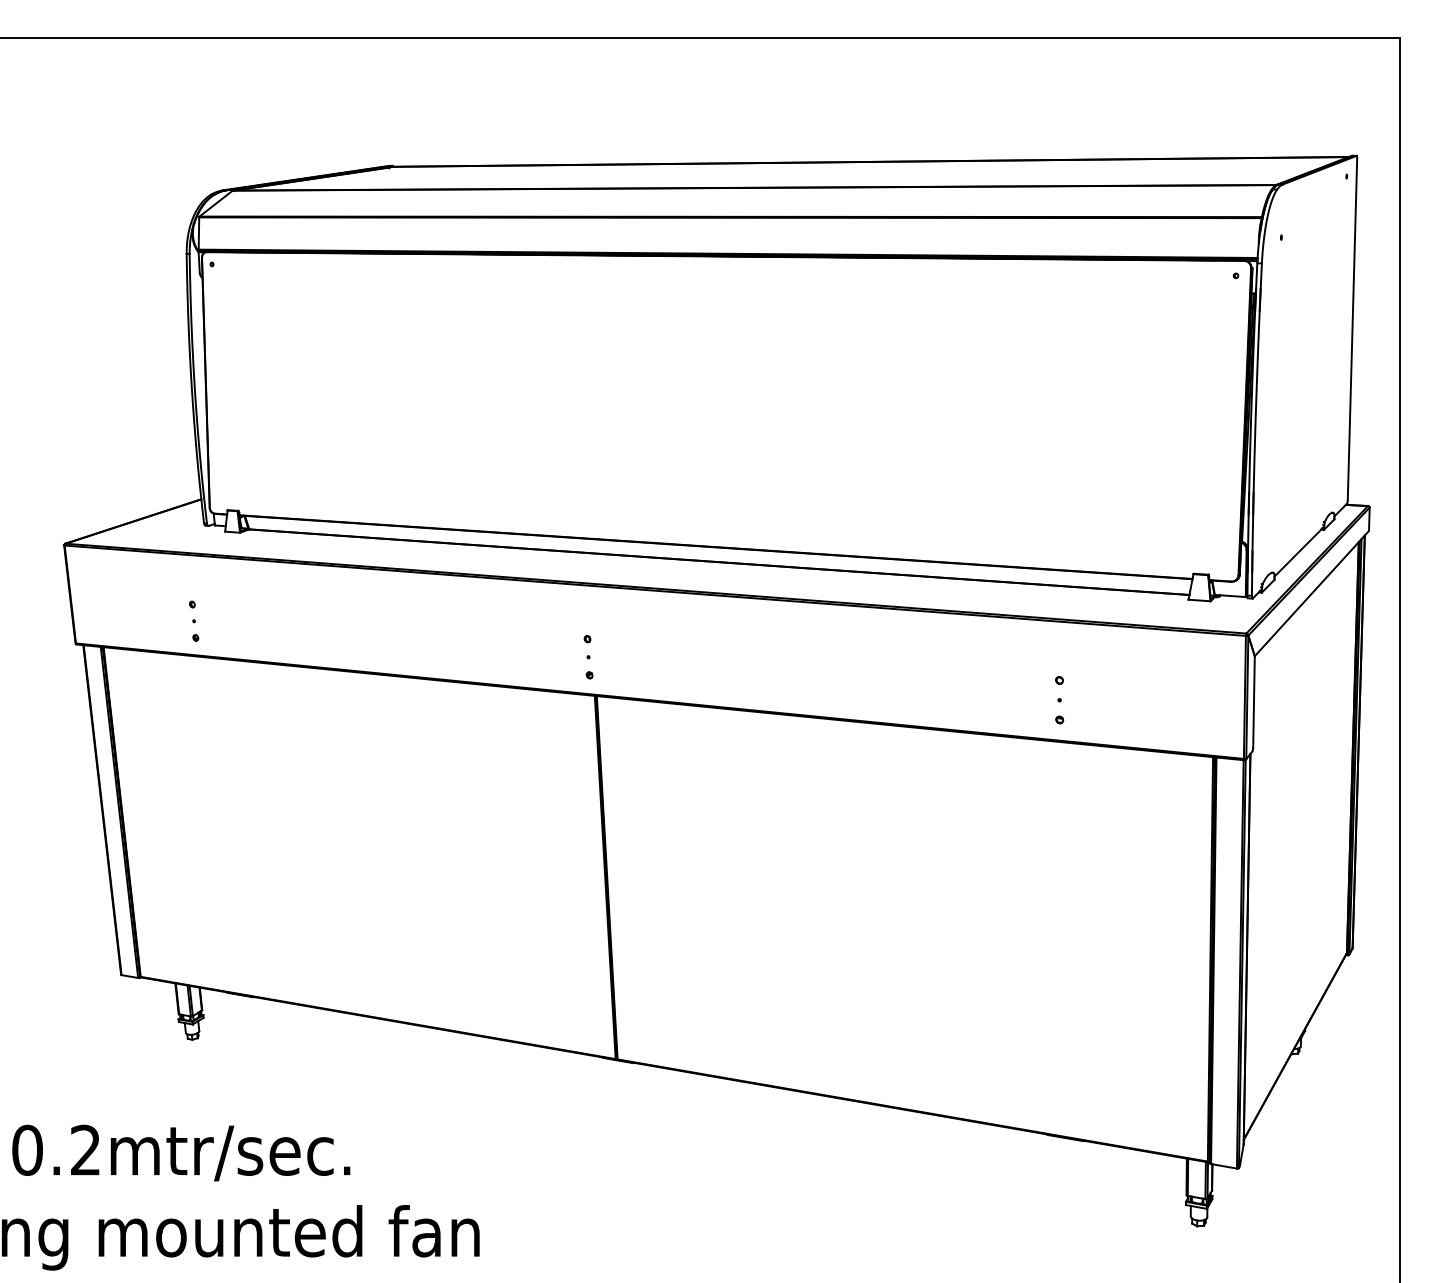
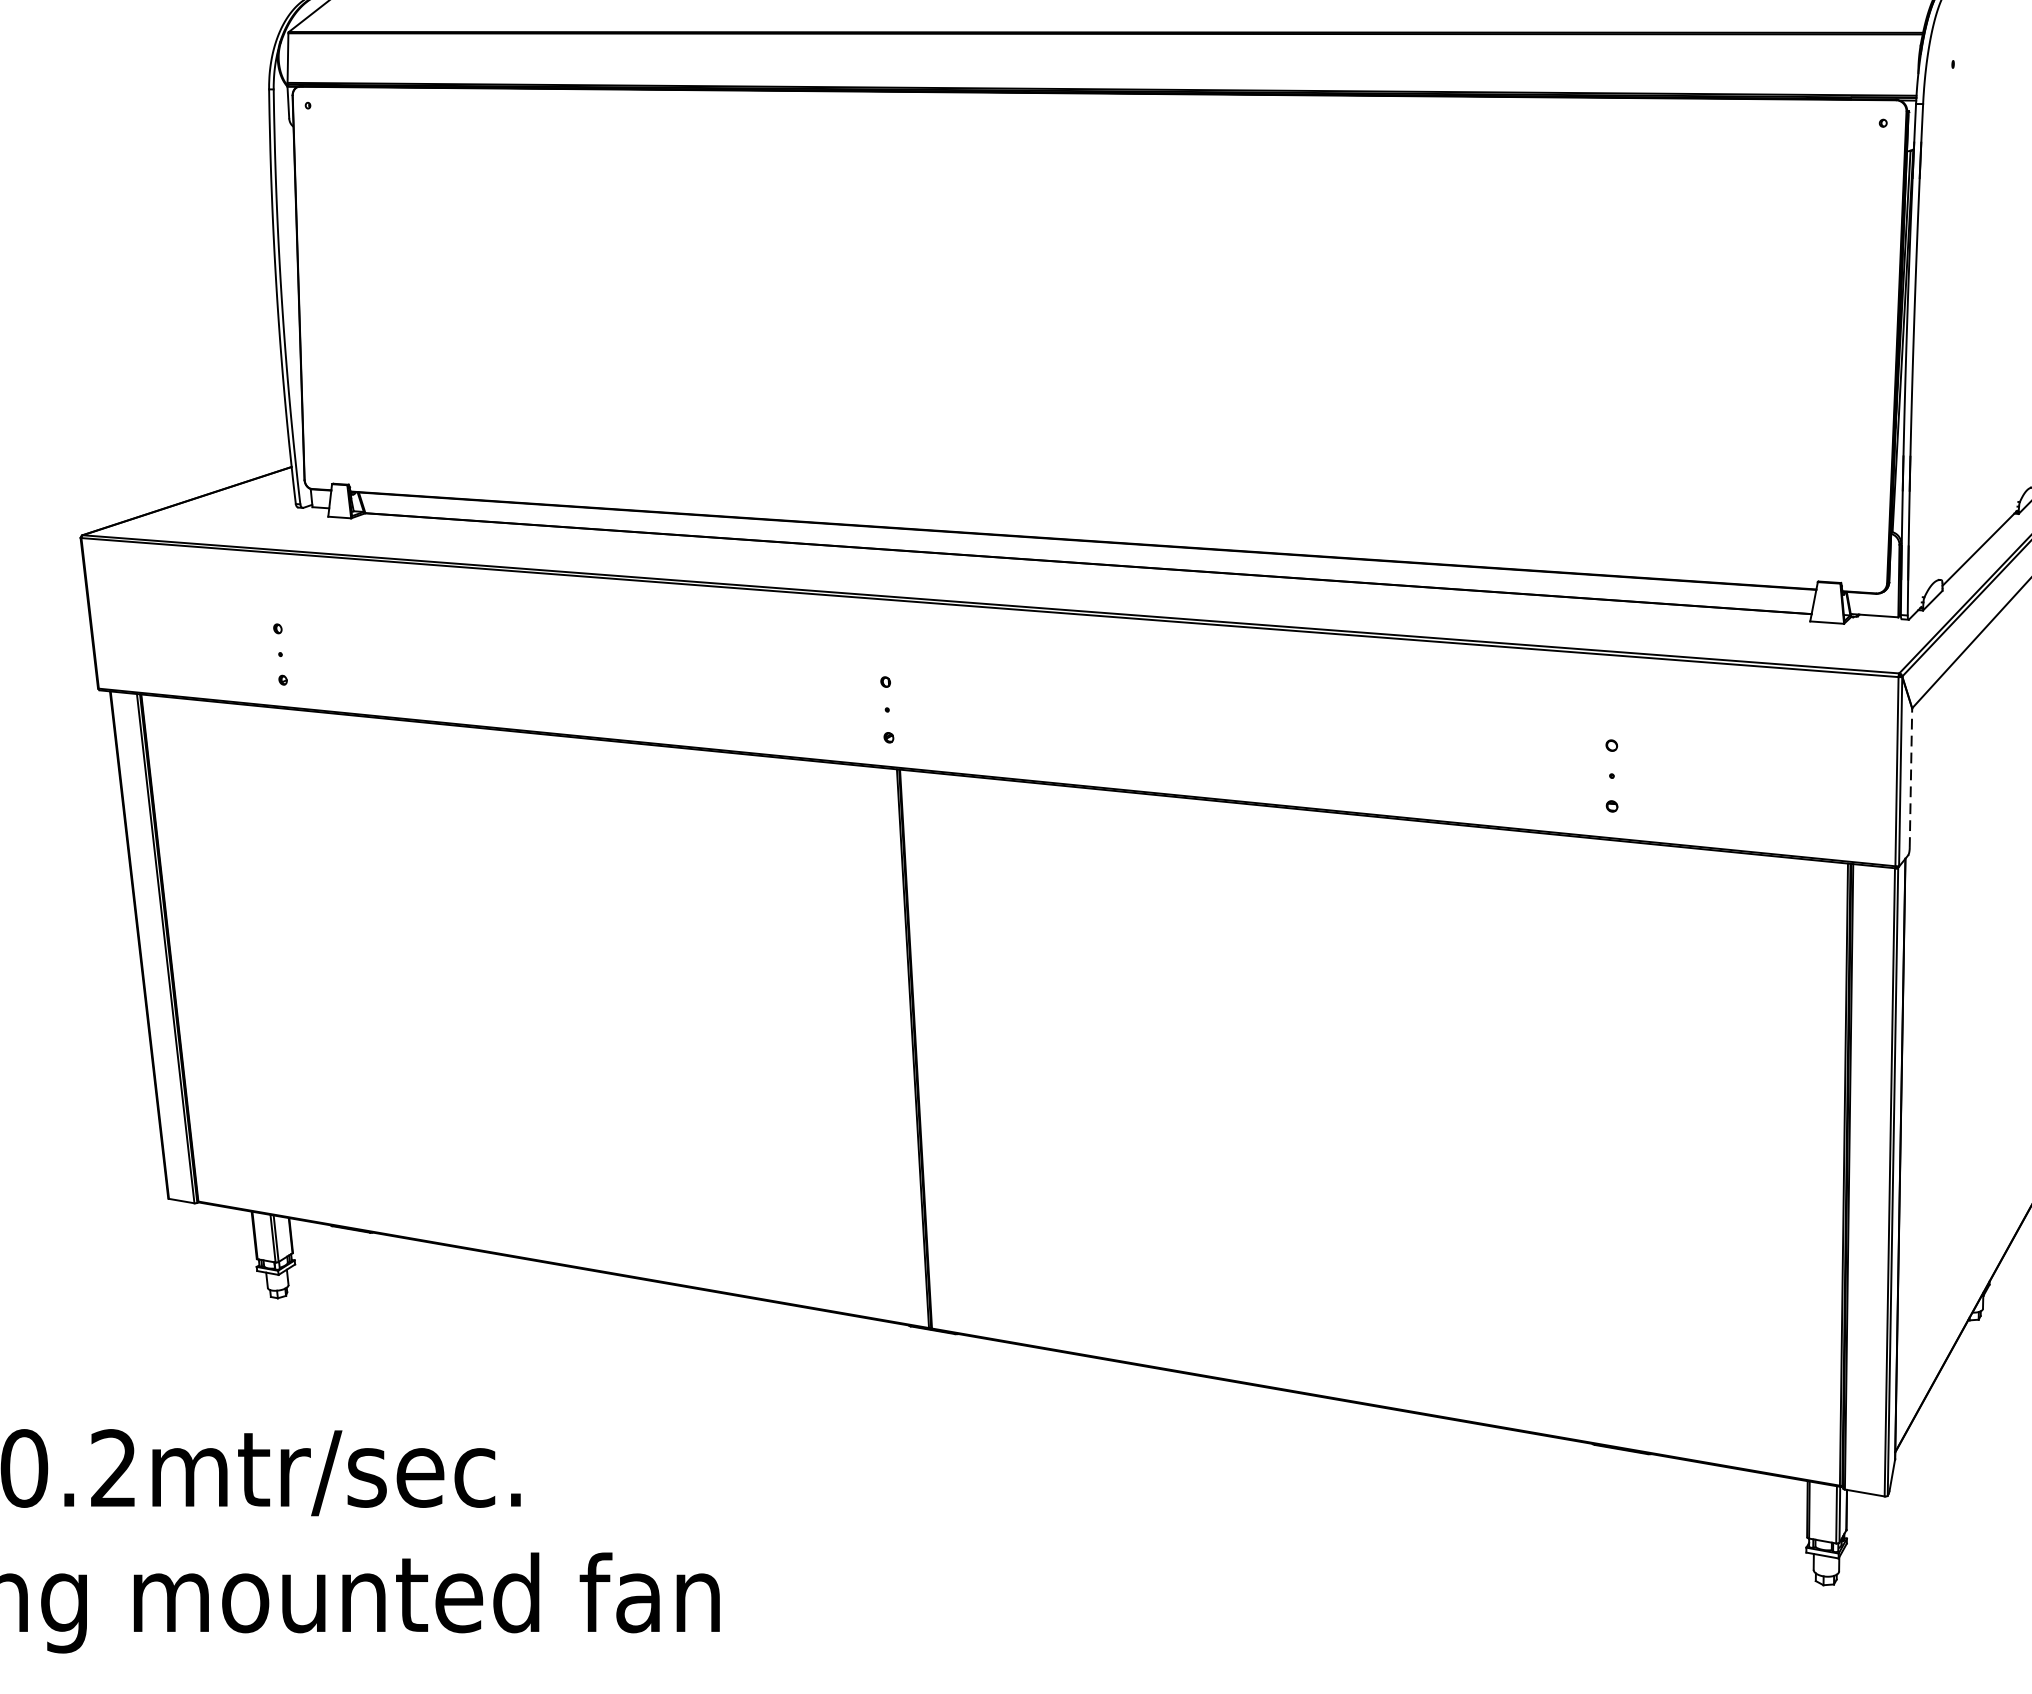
line: (1254, 701) -> (1911, 777), solid -> dashed

